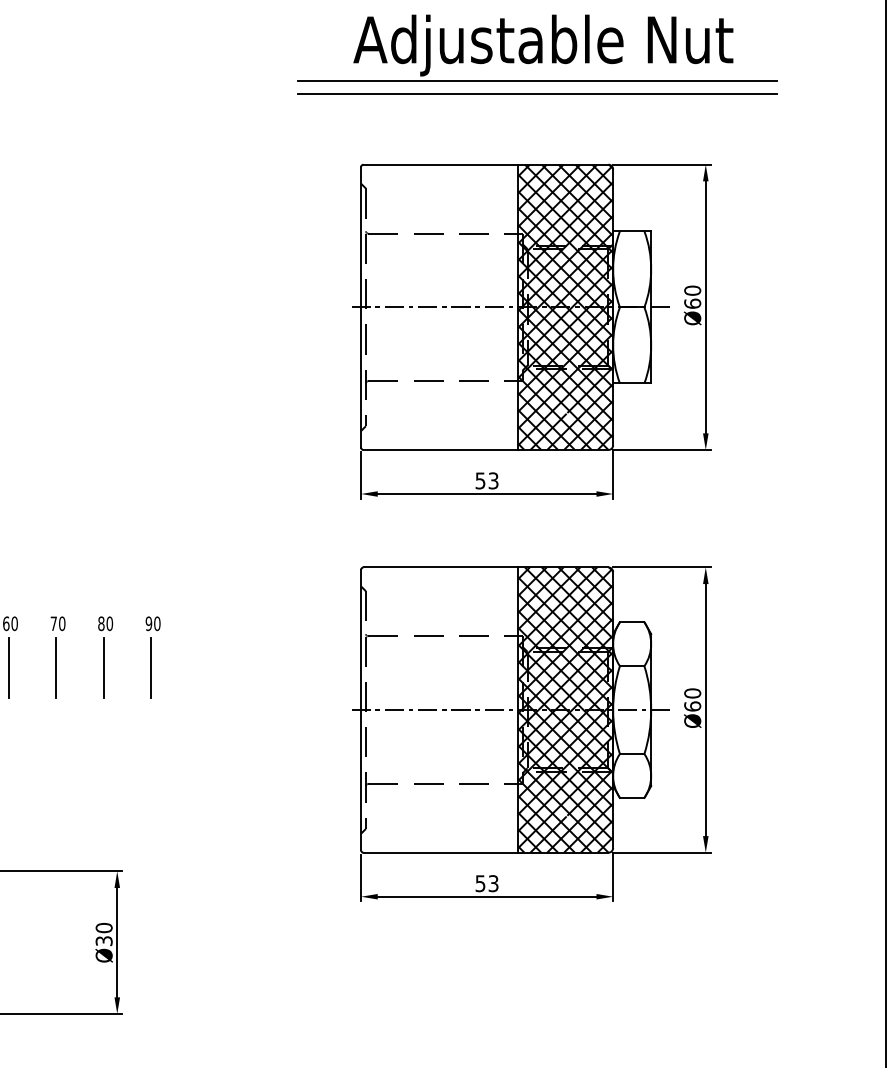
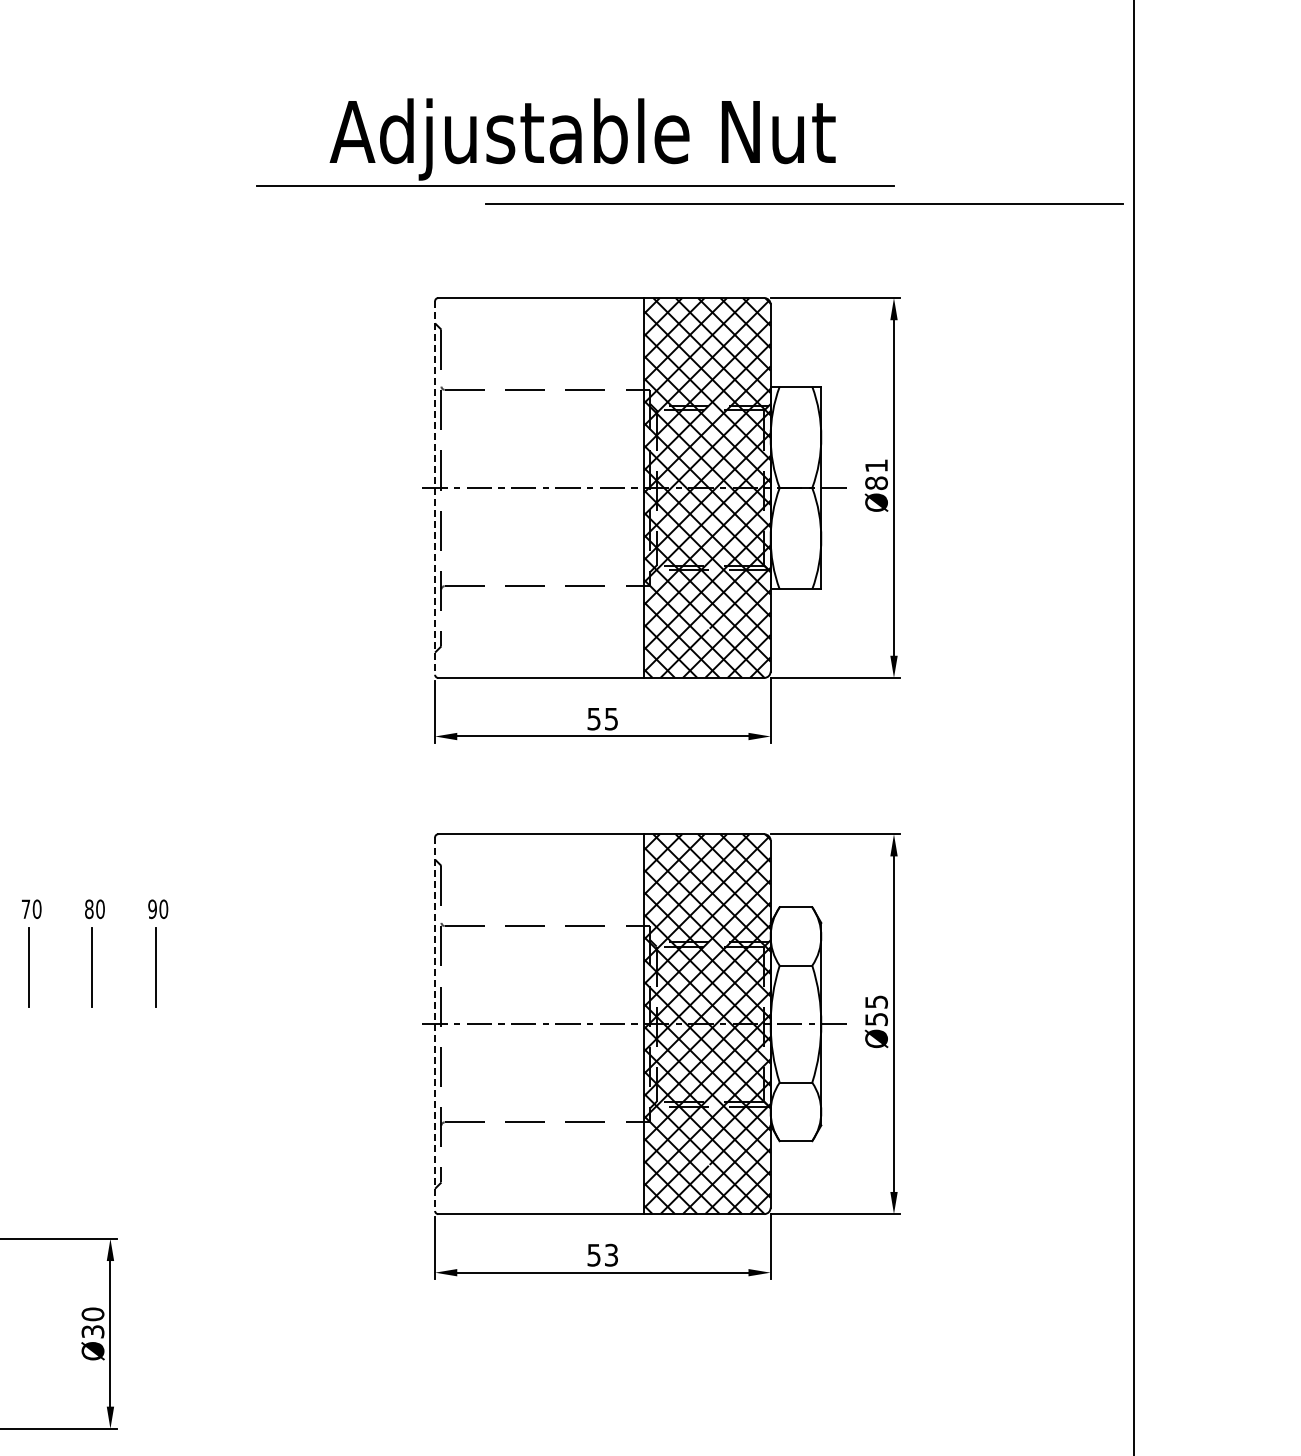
part: (537, 47) -> (575, 142), moved
line: (537, 93) -> (804, 203), moved
text: (692, 297) -> (876, 474), Ø60 -> Ø81
line: (361, 307) -> (435, 488), solid -> dashed
text: (493, 480) -> (611, 718), 53 -> 55
text: (692, 699) -> (876, 1010), Ø60 -> Ø55
line: (361, 710) -> (435, 1024), solid -> dashed

